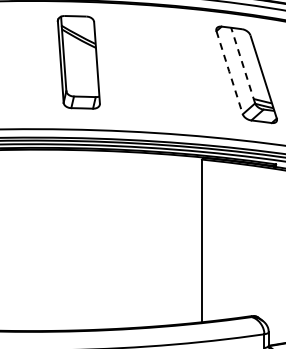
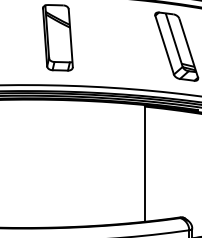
line: (242, 65) -> (173, 40), dashed -> solid
line: (229, 72) -> (164, 45), dashed -> solid

